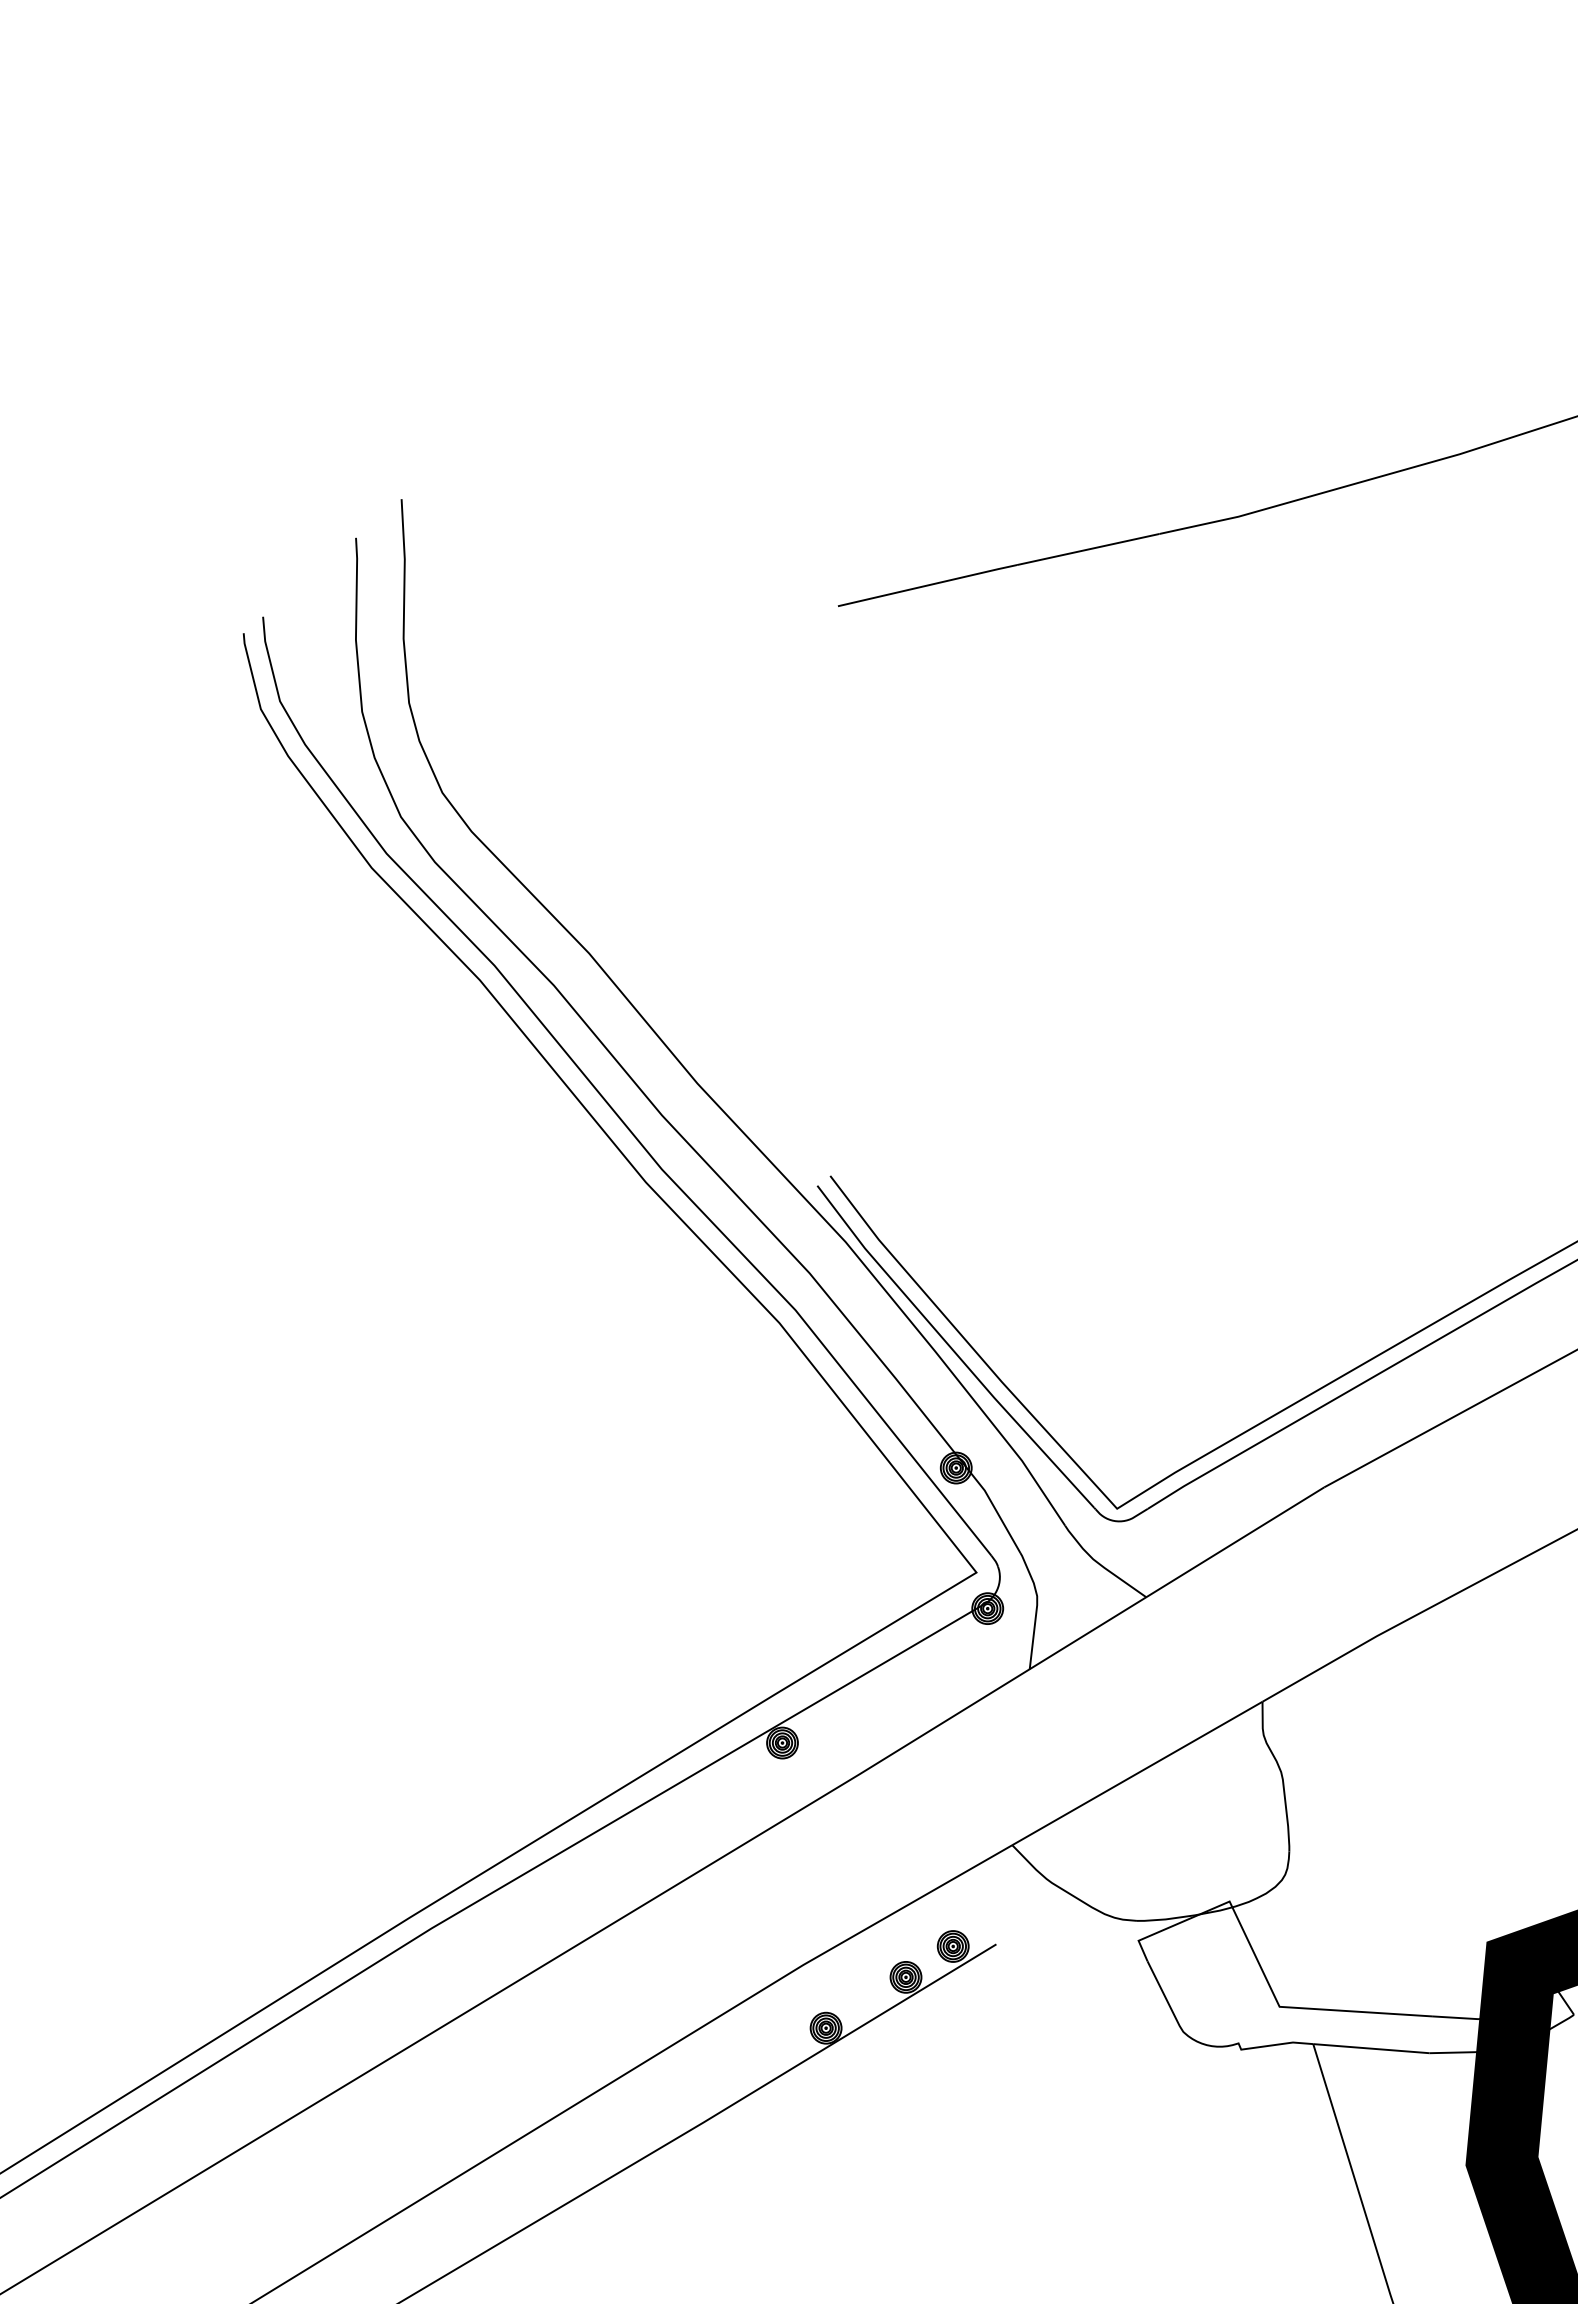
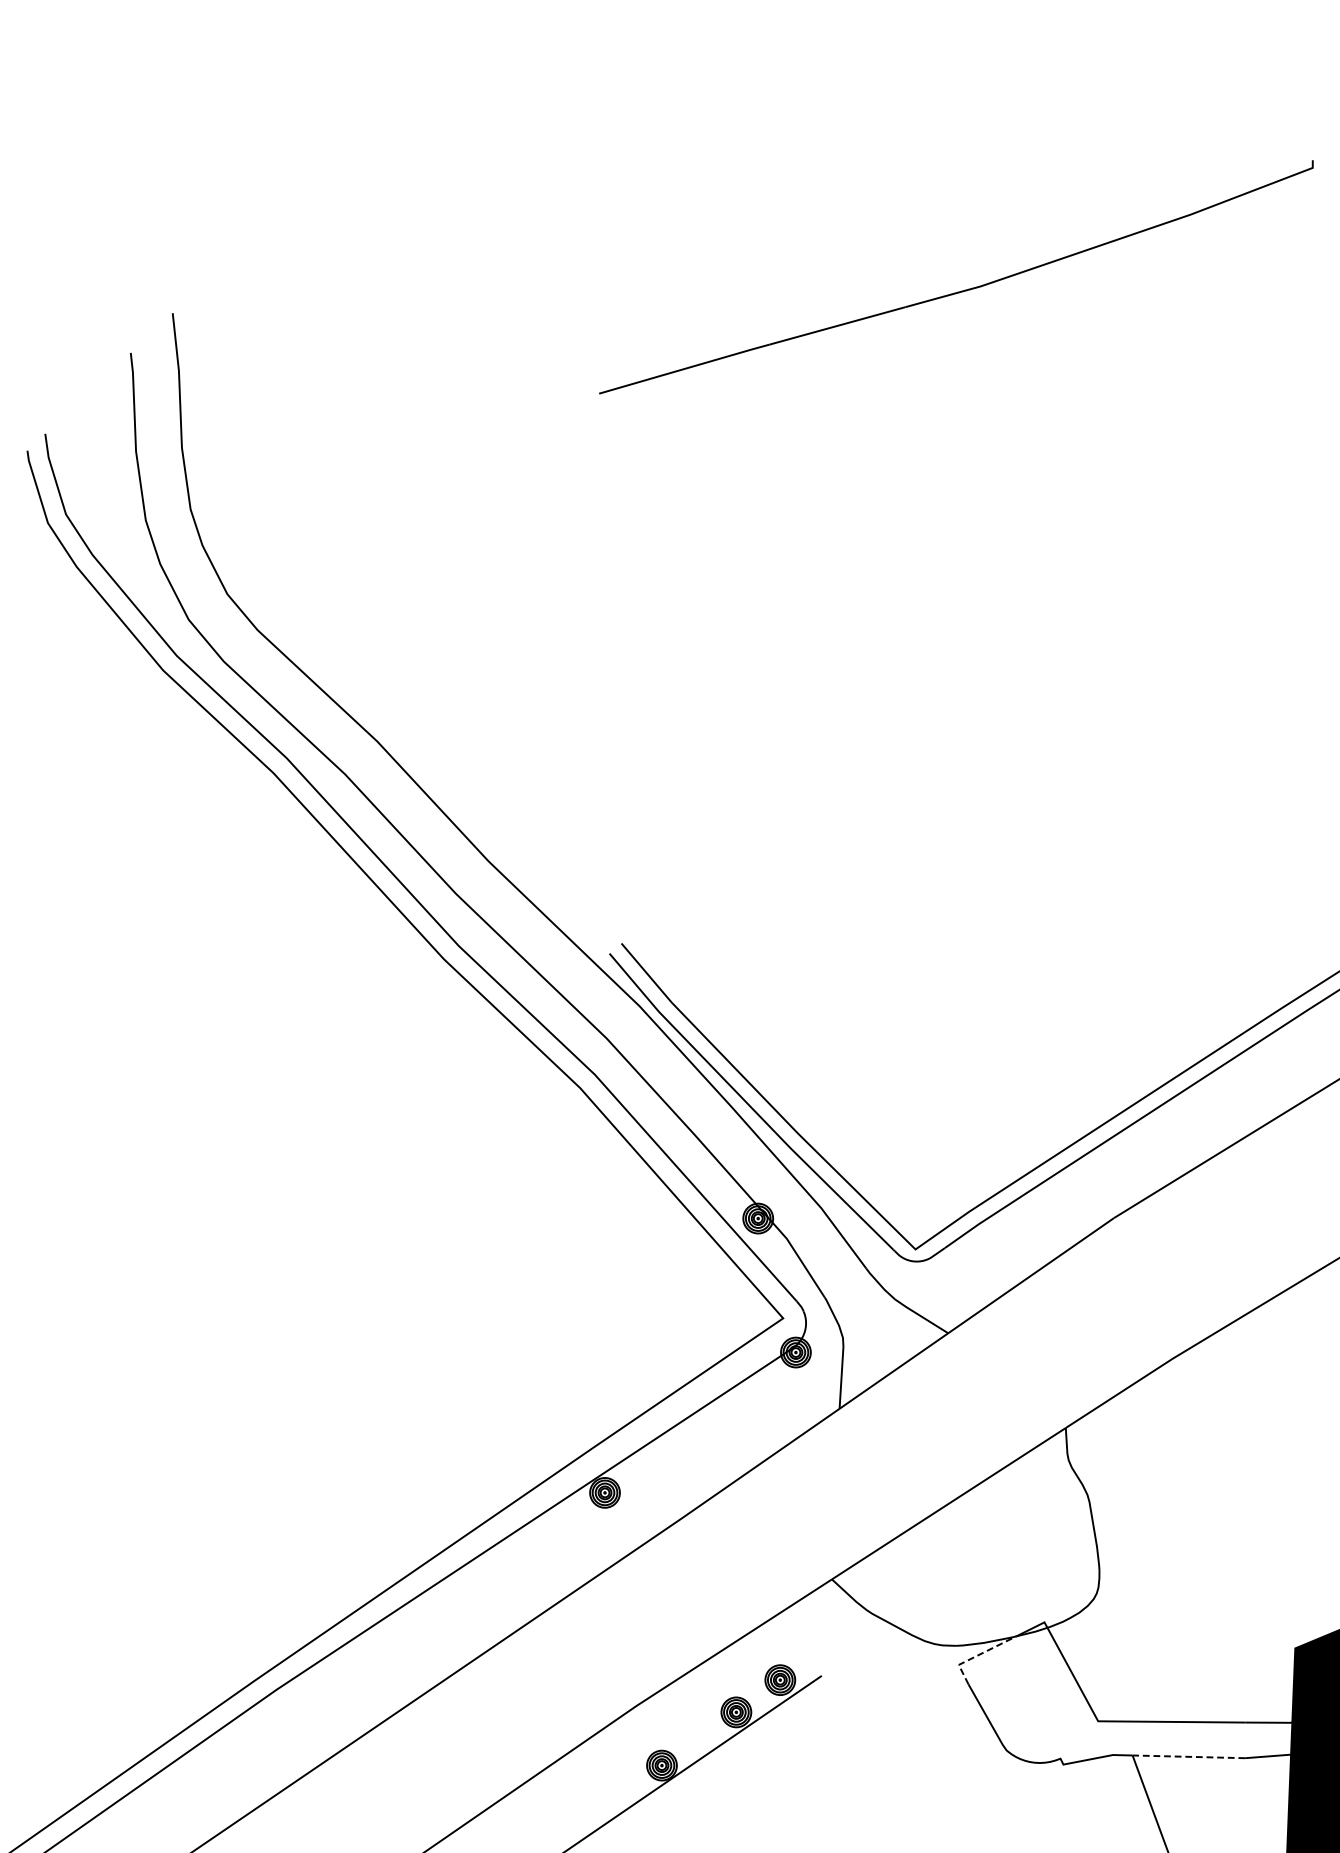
line: (1158, 1932) -> (977, 1655), solid -> dashed
line: (1370, 2048) -> (1188, 1756), solid -> dashed

